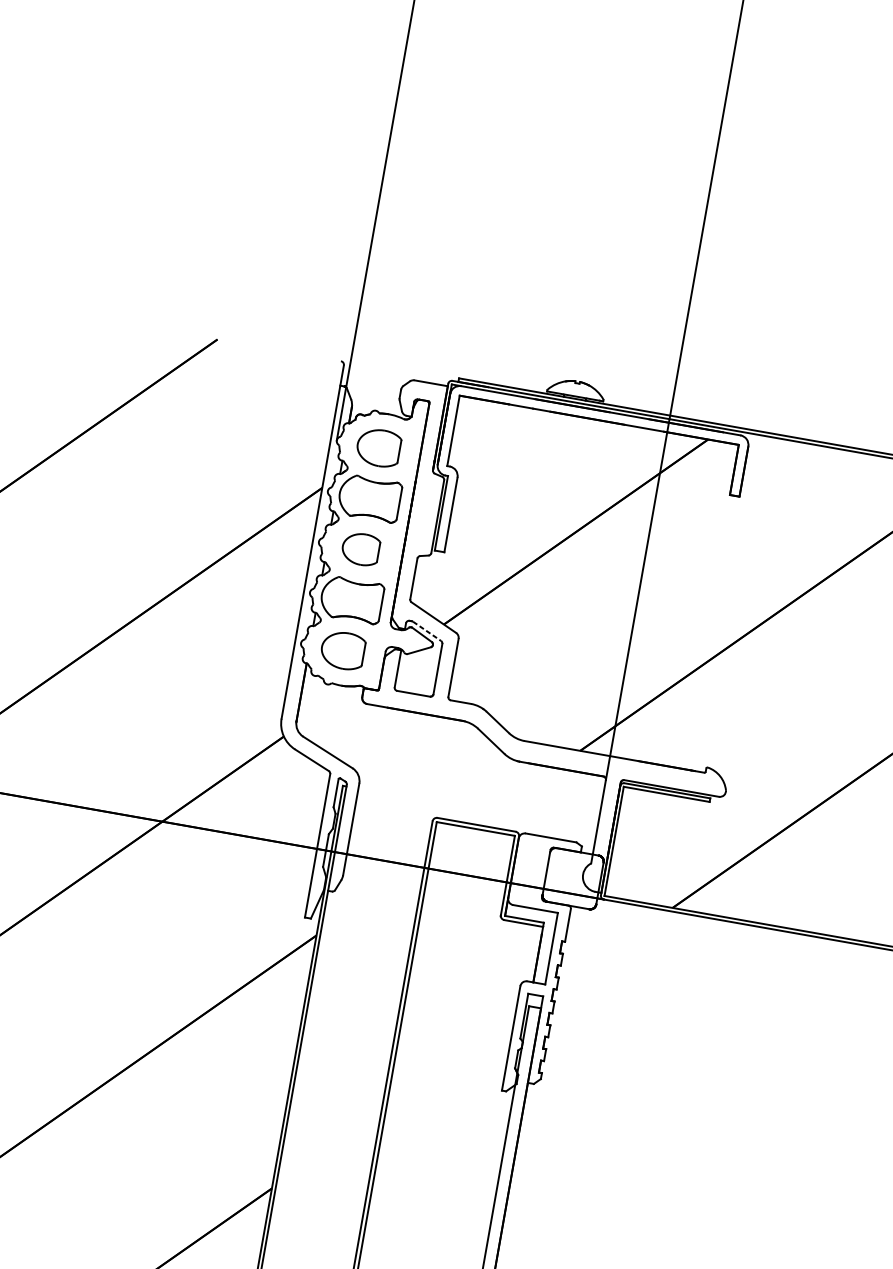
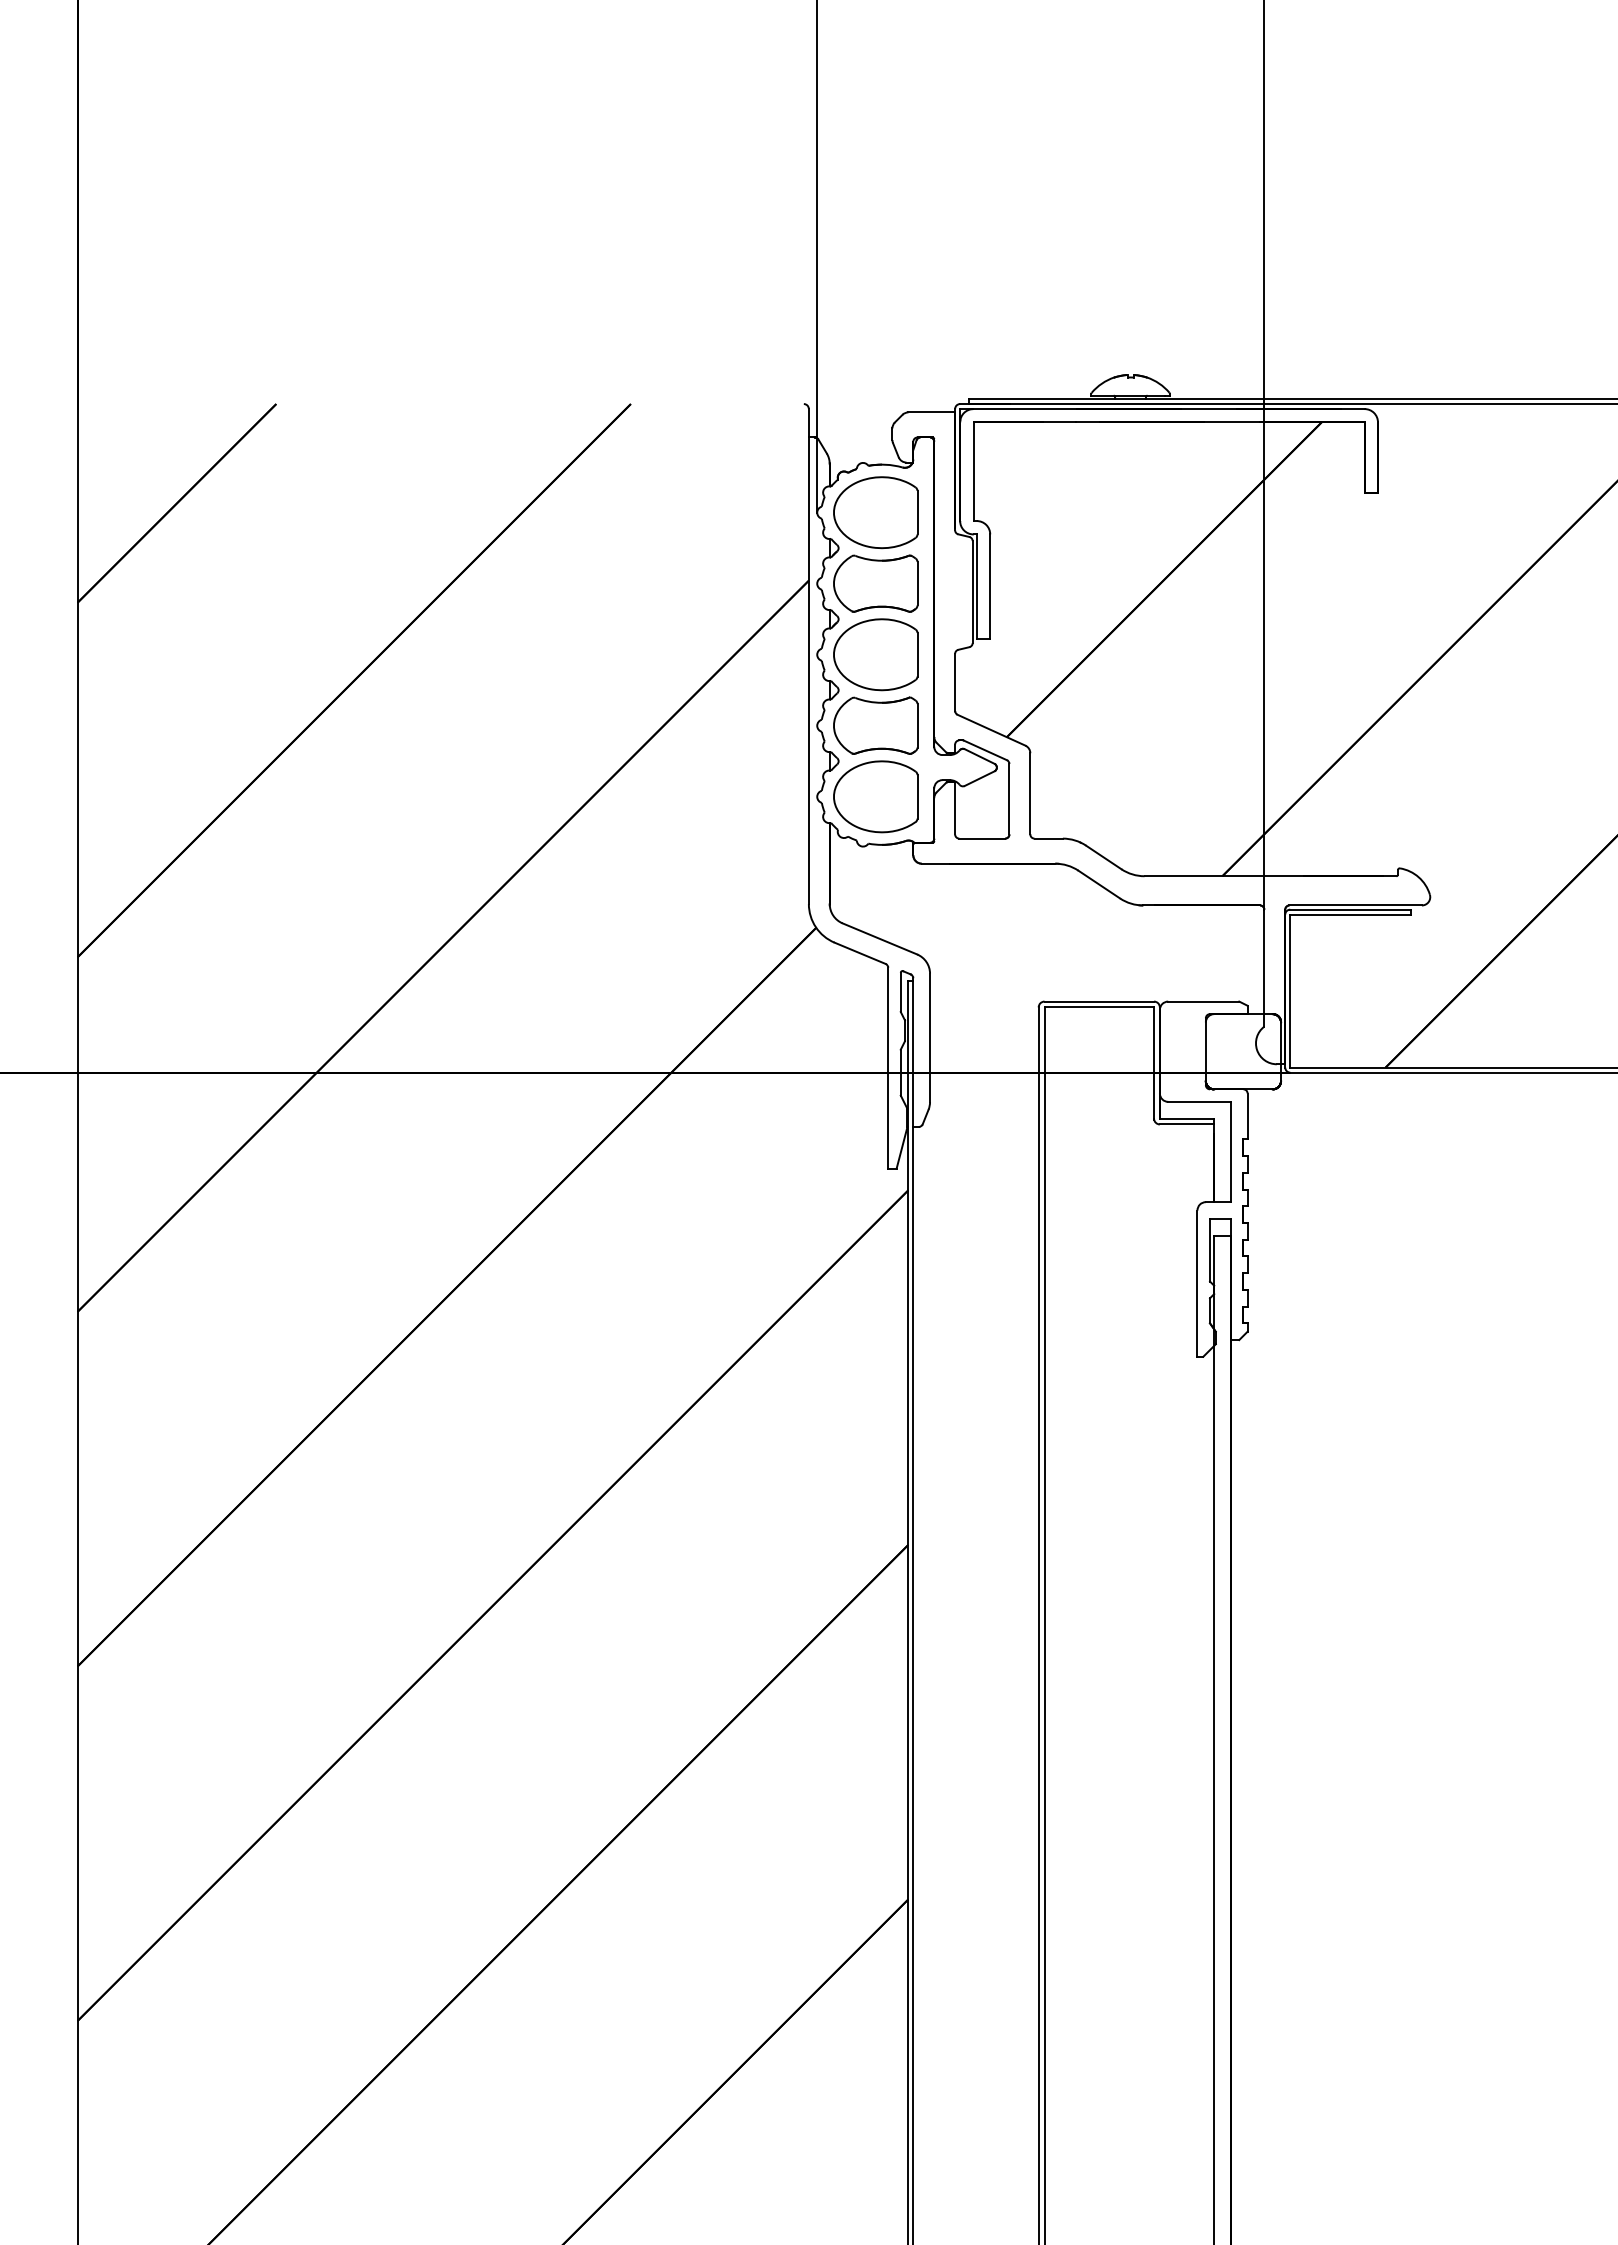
part: (378, 447) -> (875, 512), size x1.43
part: (360, 548) -> (875, 654), size x1.67
line: (427, 631) -> (986, 750), dashed -> solid
part: (342, 650) -> (875, 796), size x1.43

